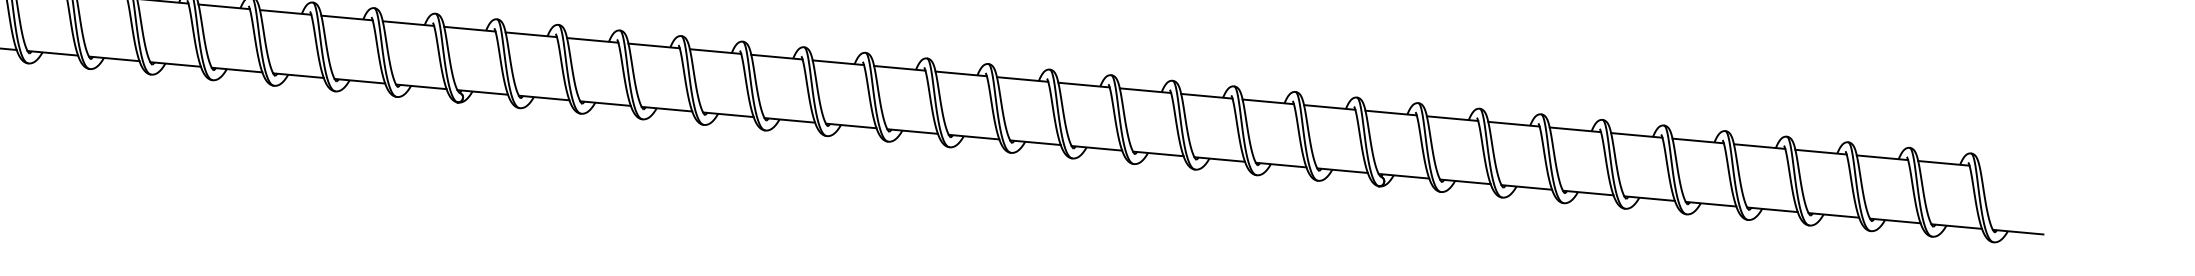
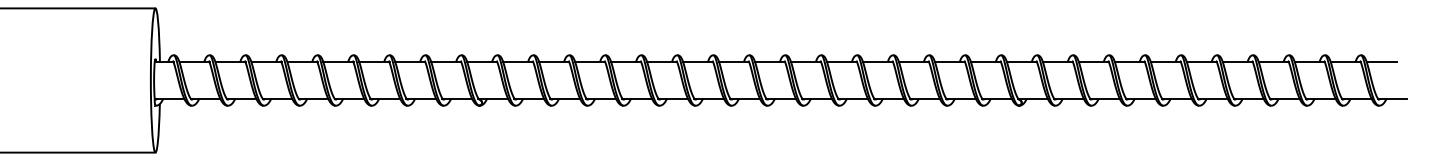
line: (2004, 168) -> (1381, 62), added

